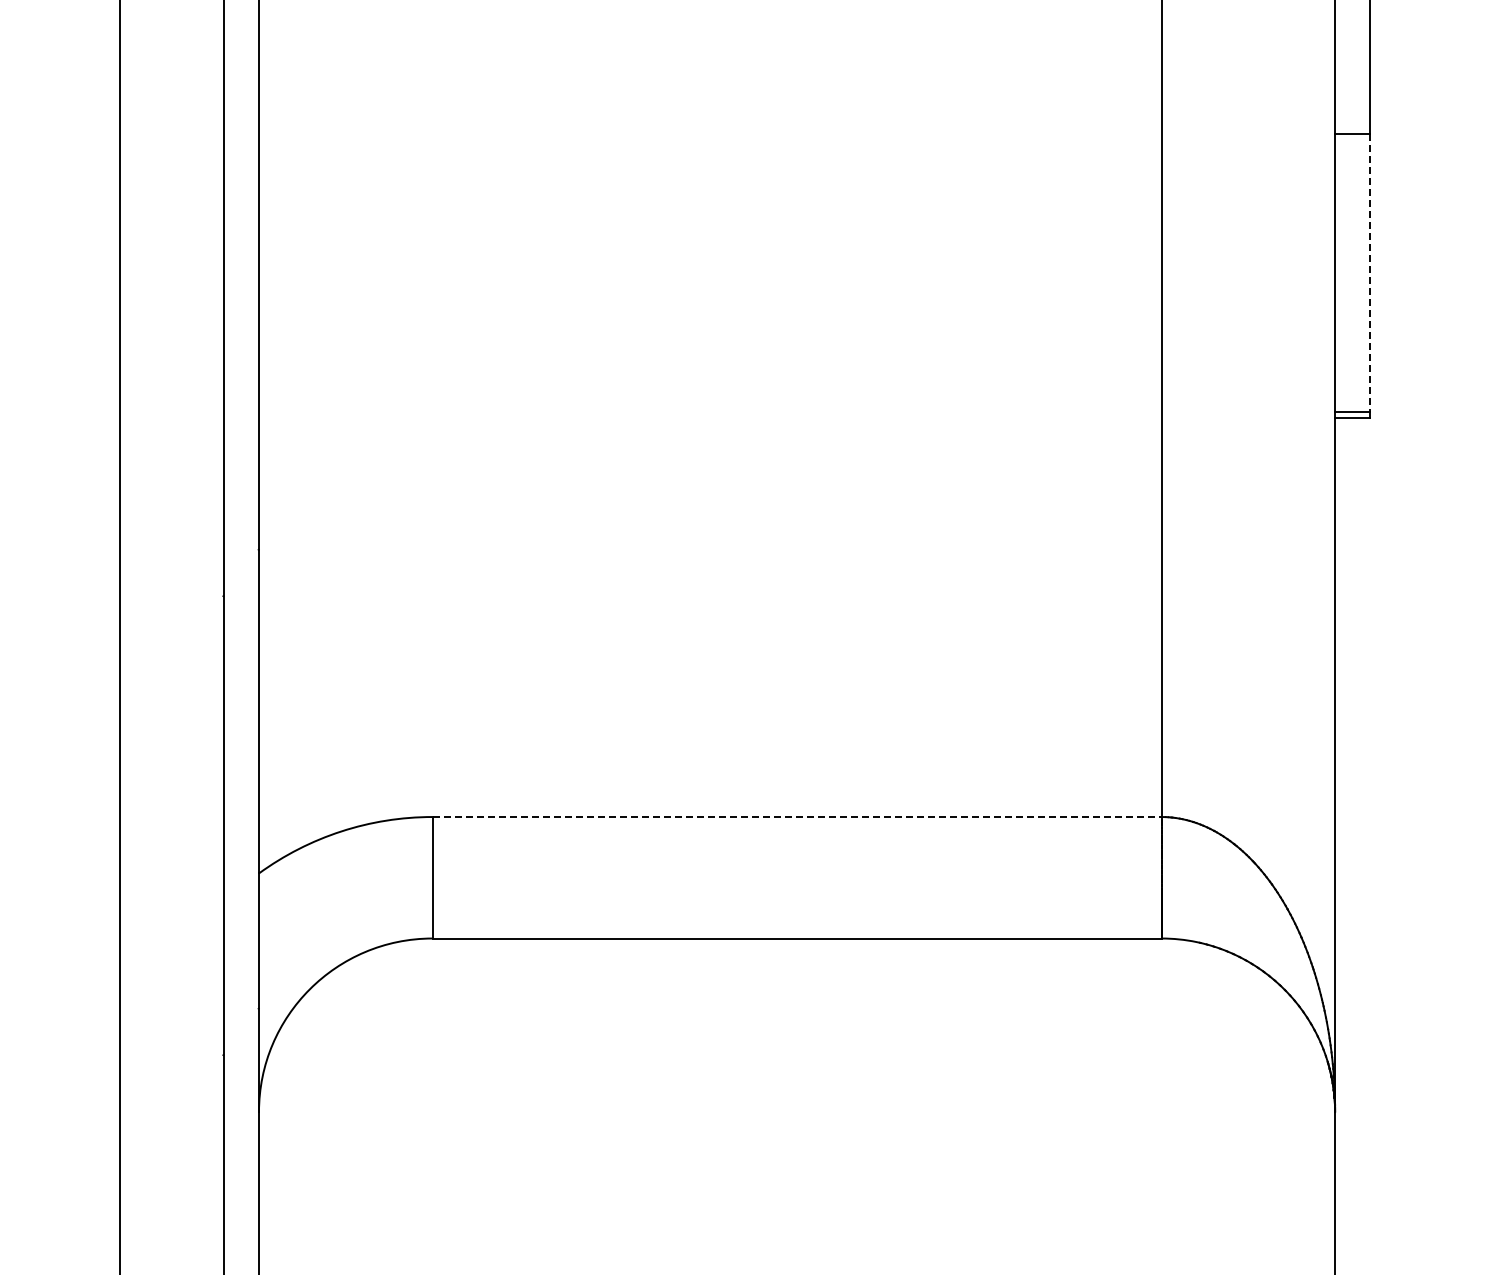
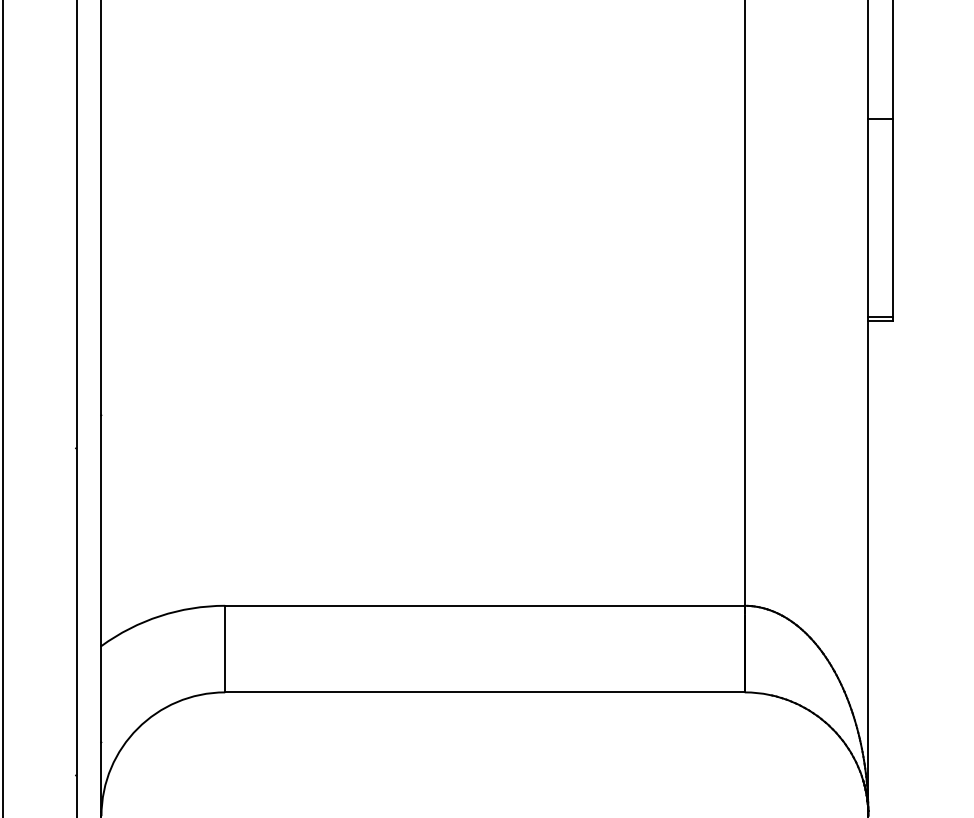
line: (1369, 273) -> (892, 218), dashed -> solid
line: (797, 817) -> (485, 606), dashed -> solid

